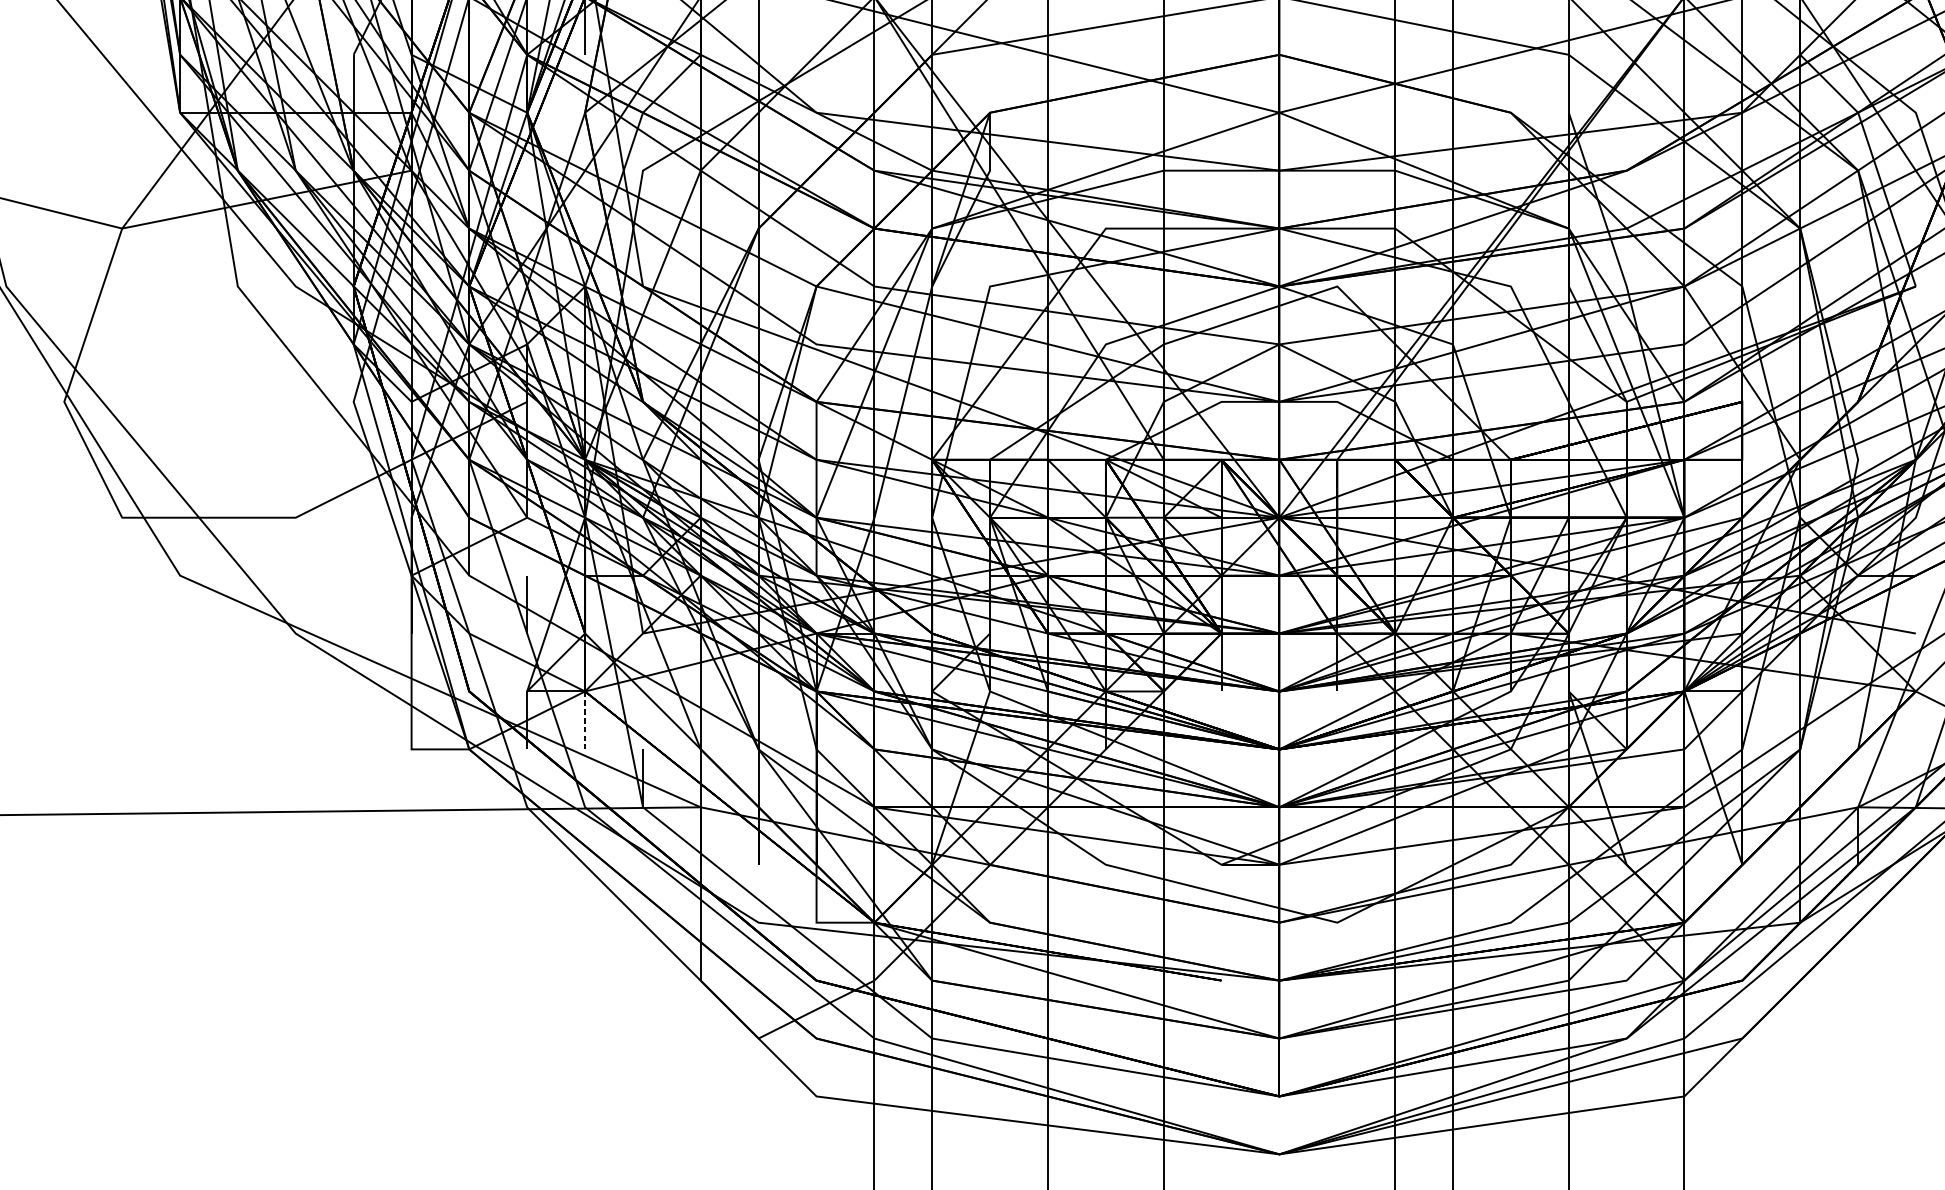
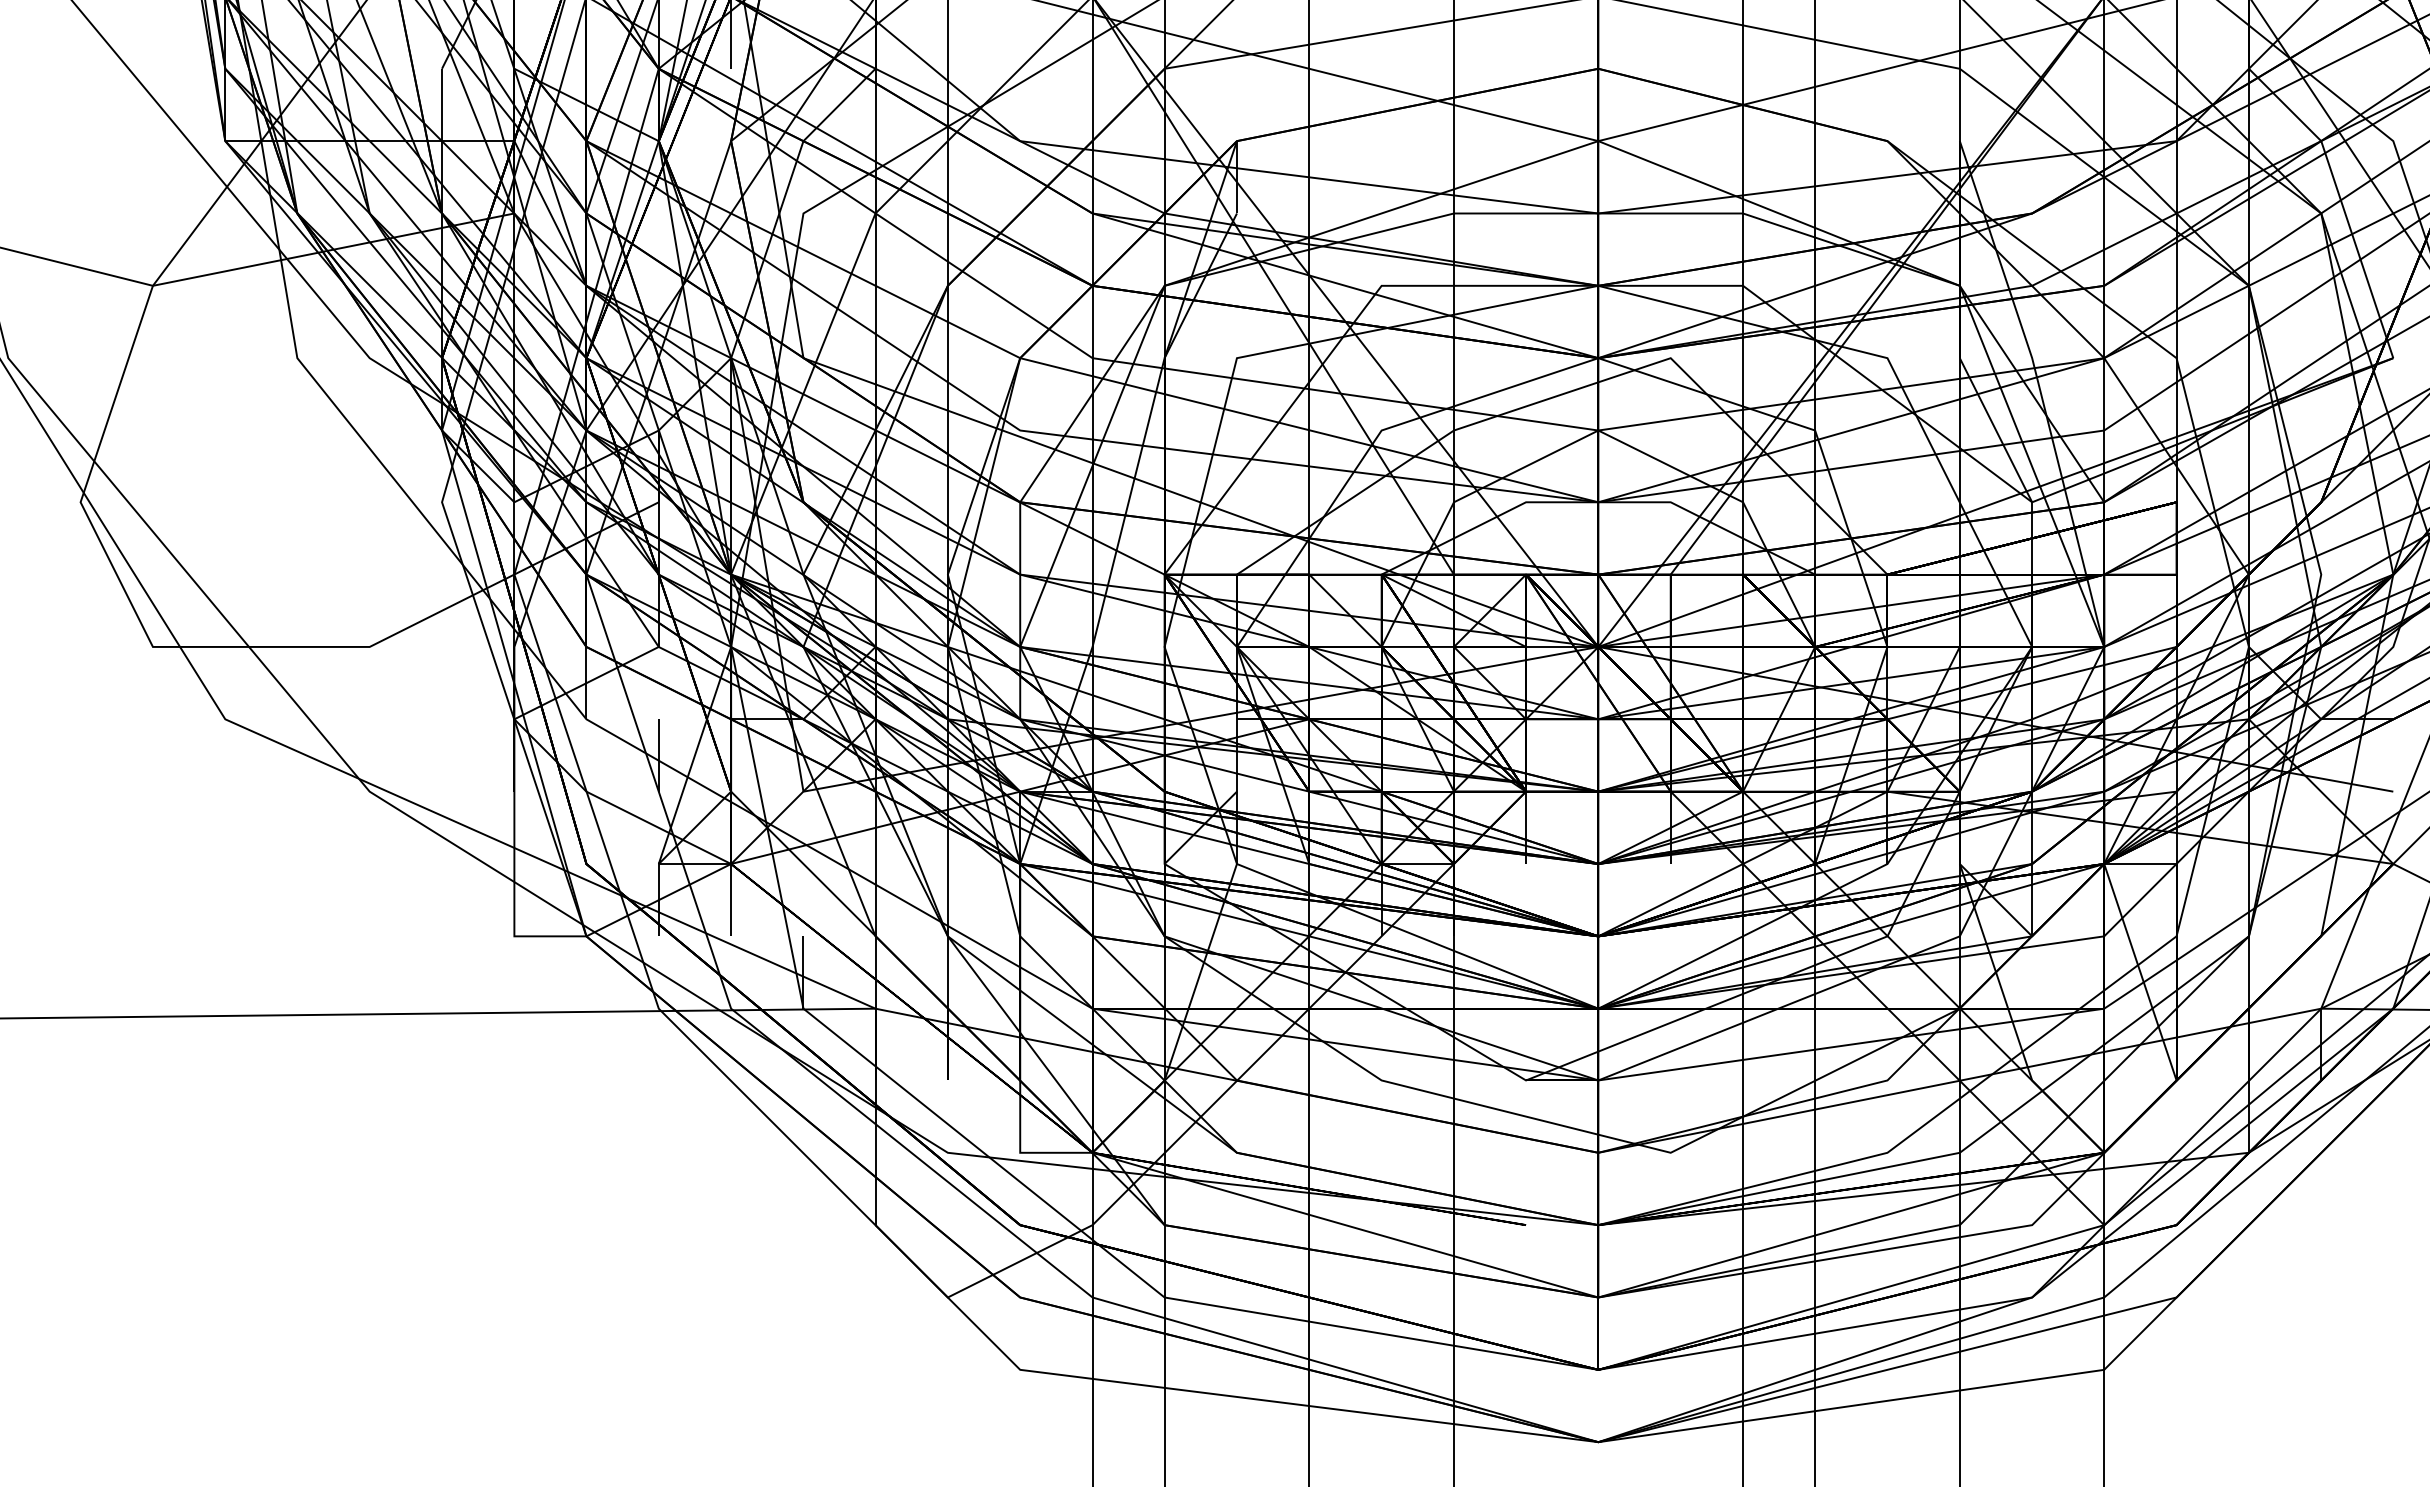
line: (585, 720) -> (731, 900), dashed -> solid

